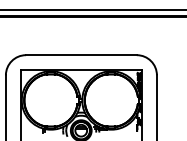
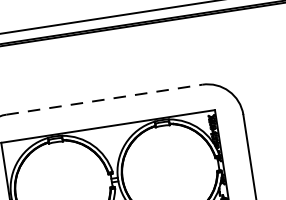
line: (81, 55) -> (104, 100), solid -> dashed

